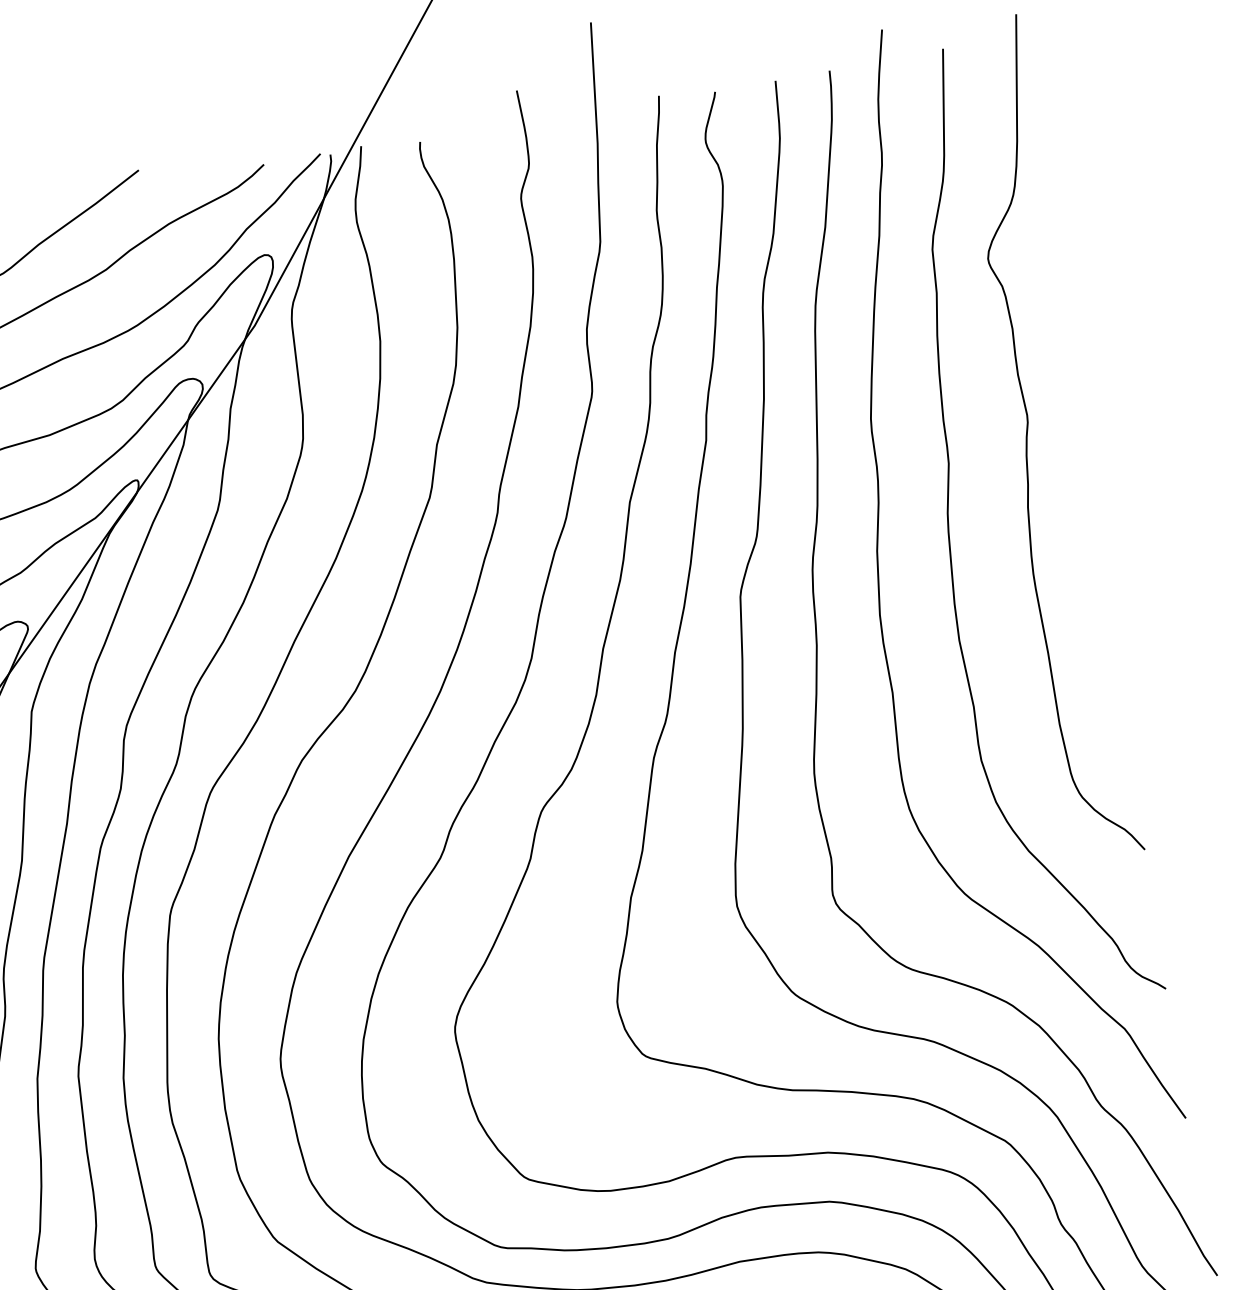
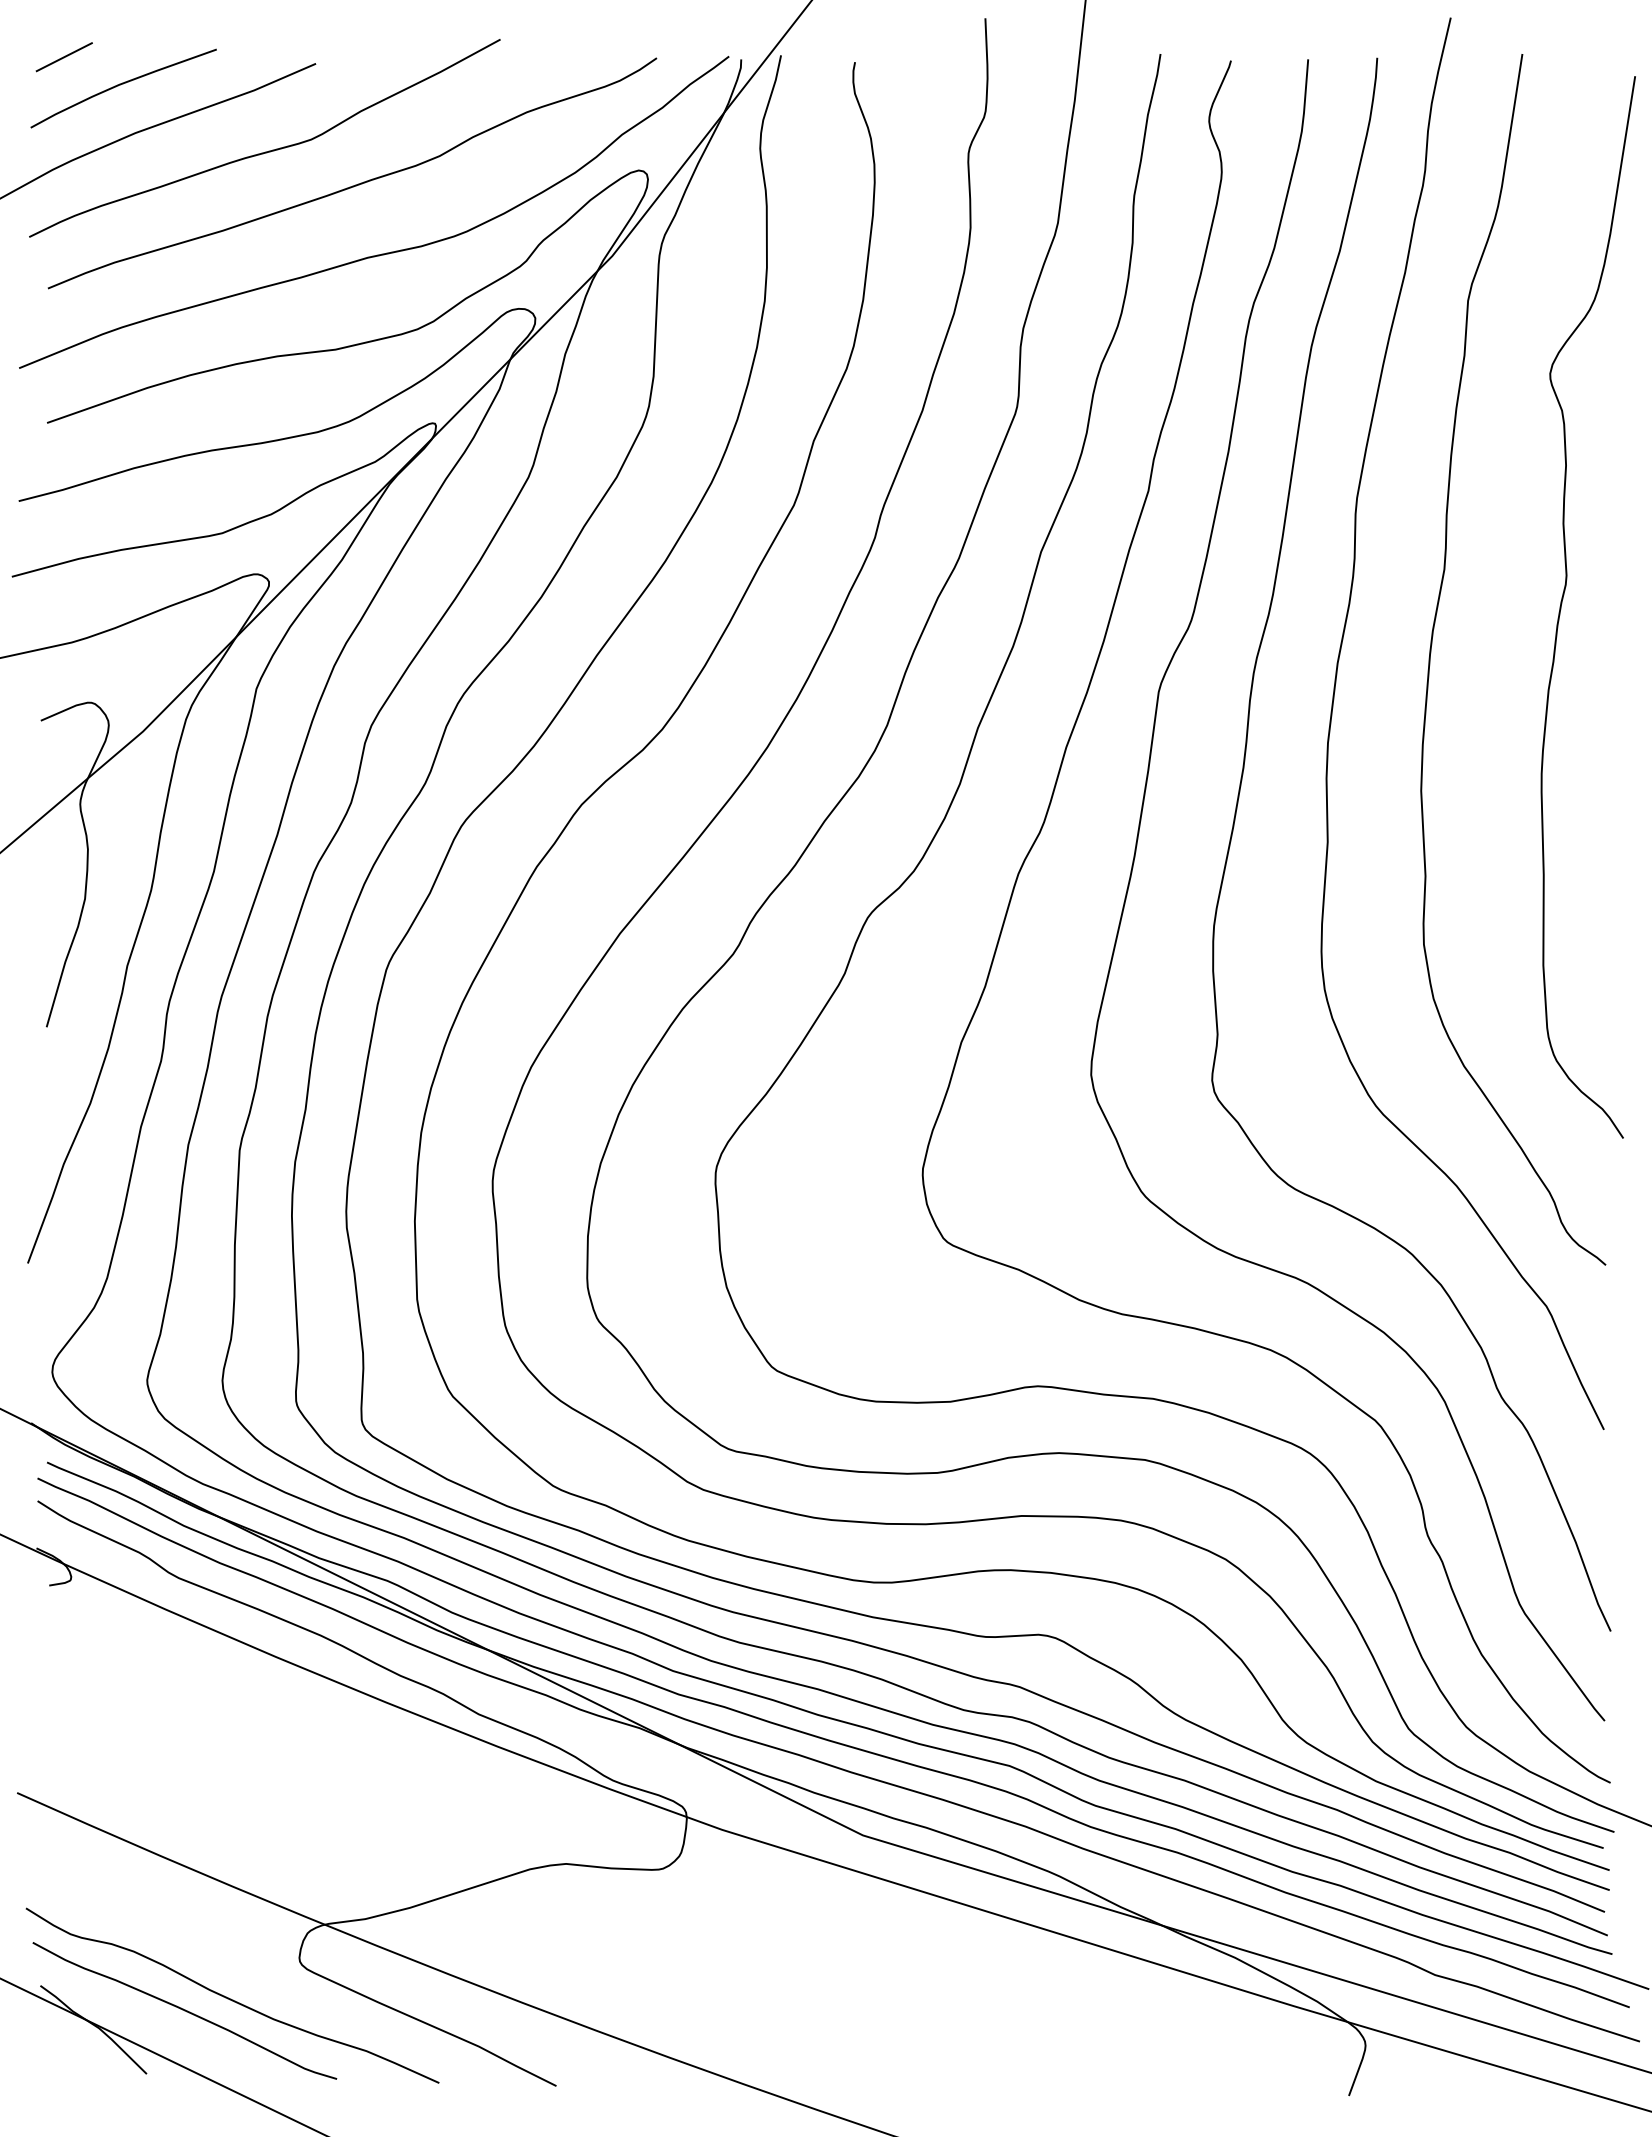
curve: (1027, 434) -> (1563, 599), moved

